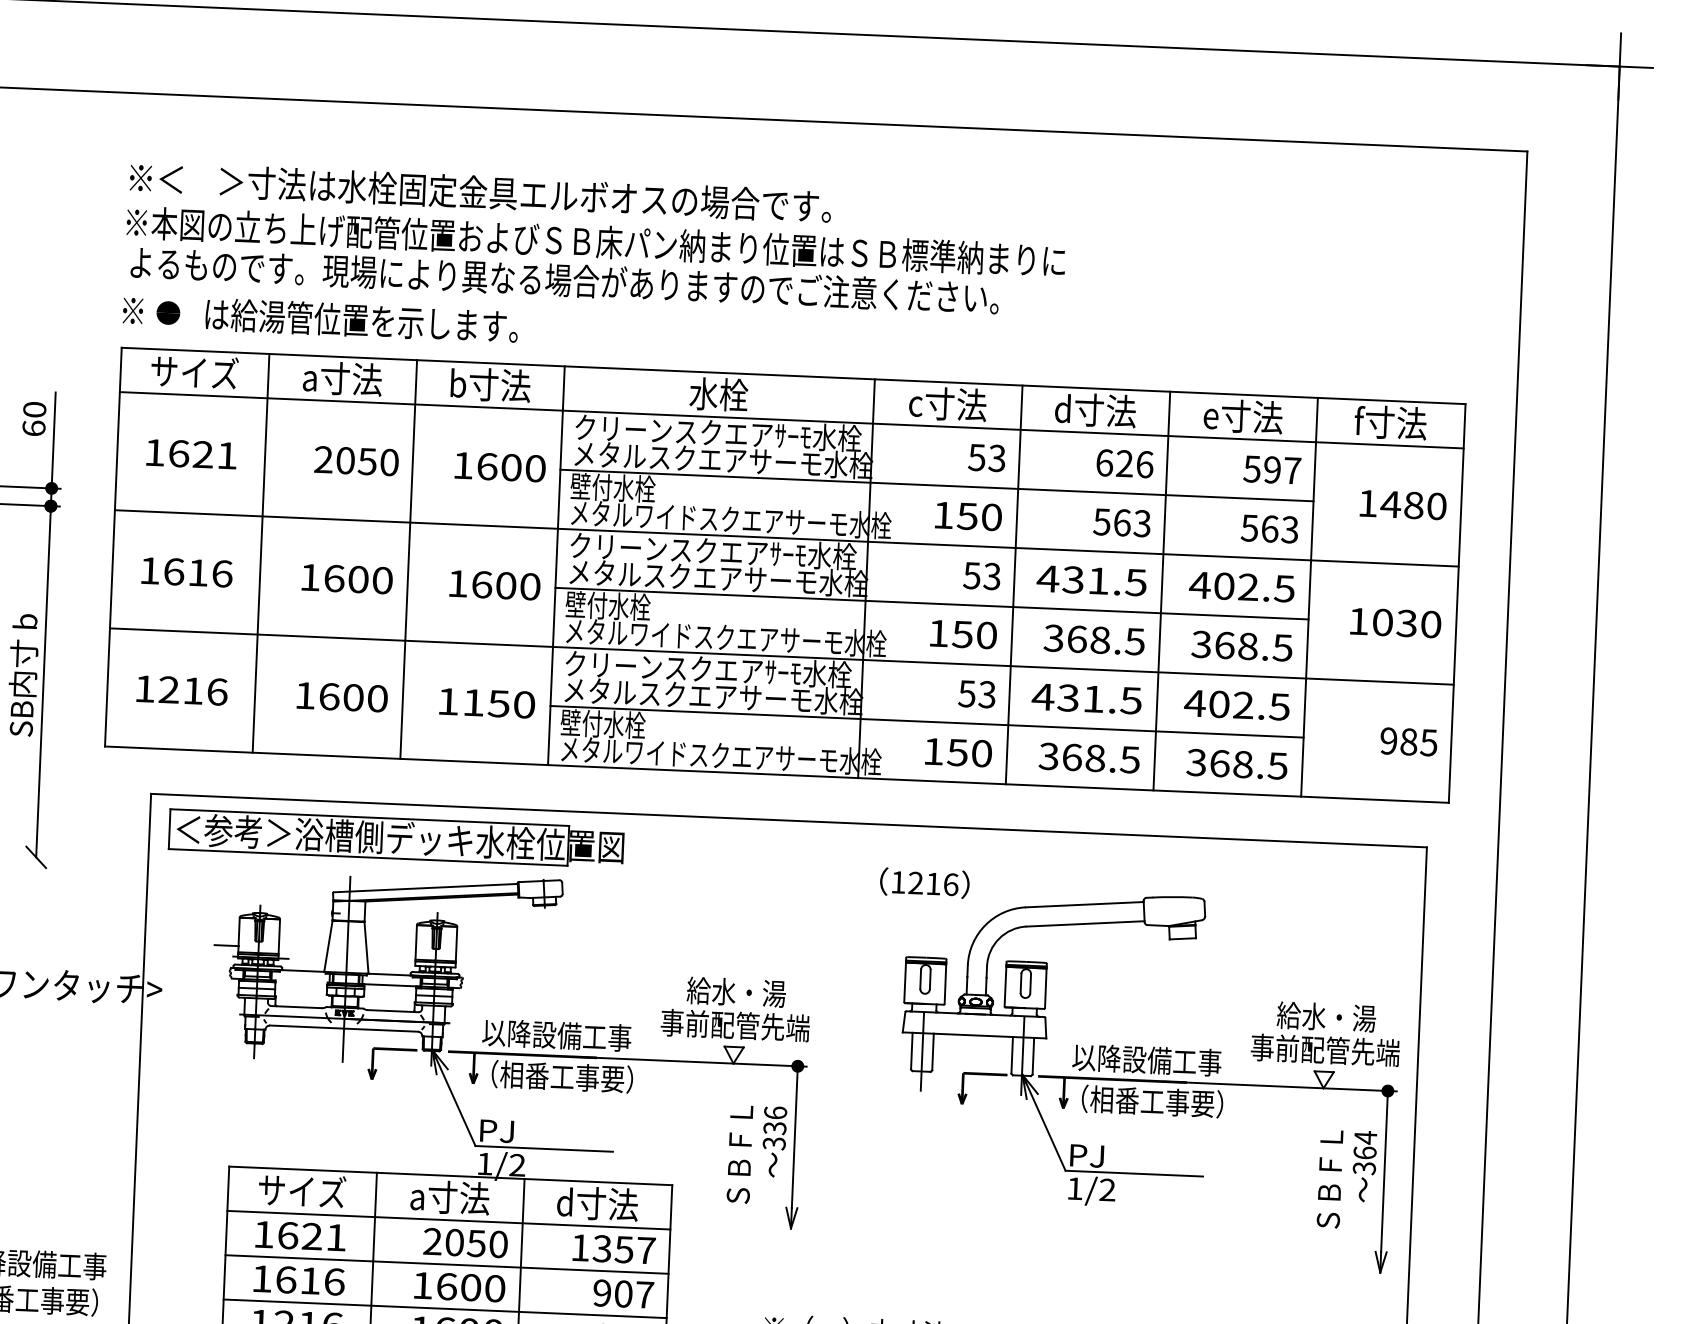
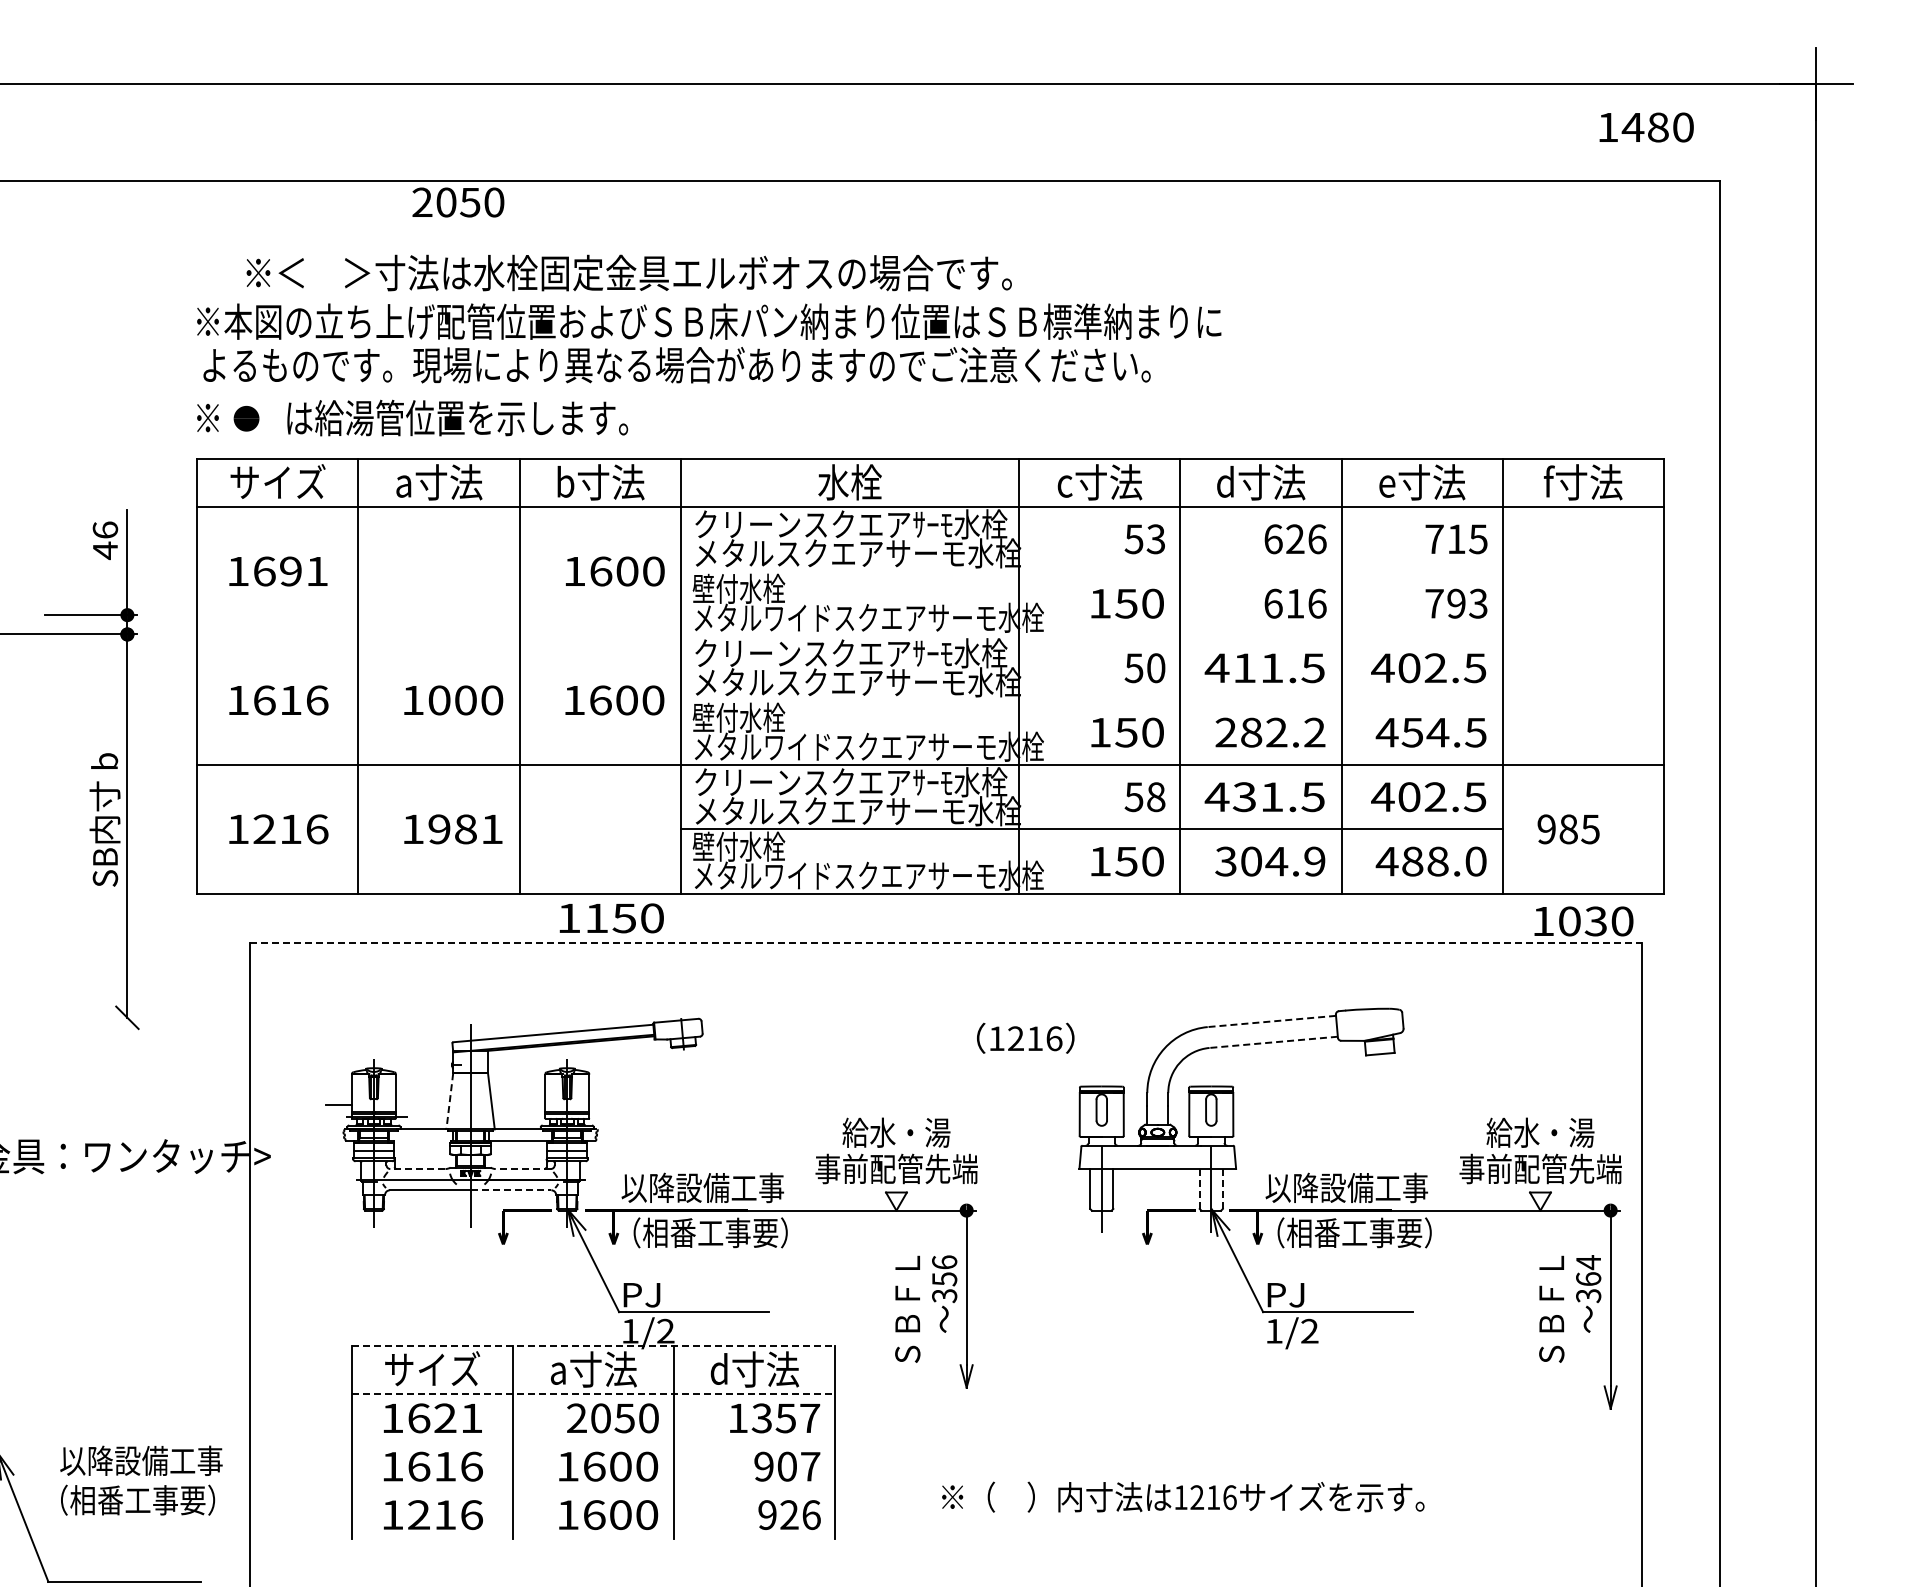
text: (479, 191) -> (628, 272), moved
text: (34, 419) -> (105, 540), 60 -> 46
text: (202, 454) -> (290, 571), 1621 -> 1691
text: (356, 461) -> (458, 202), moved
text: (1272, 470) -> (1456, 539), 597 -> 715
line: (936, 485) -> (1091, 571), removed
text: (1403, 505) -> (1646, 127), moved
text: (1122, 522) -> (1295, 603), 563 -> 616
text: (1259, 528) -> (1445, 603), 563 -> 793
line: (786, 538) -> (930, 636), removed
text: (991, 576) -> (1155, 668), 53 -> 50
text: (334, 578) -> (439, 700), 1600 -> 1000
text: (1072, 580) -> (1243, 668), 431.5 -> 411.5
line: (931, 603) -> (1091, 700), removed
text: (1395, 623) -> (1583, 921), moved
text: (1094, 639) -> (1270, 732), 368.5 -> 282.2
text: (1224, 645) -> (1412, 732), 368.5 -> 454.5
text: (986, 694) -> (1155, 796), 53 -> 58
text: (353, 697) -> (465, 829), 1600 -> 1981
text: (487, 703) -> (611, 918), moved
text: (1408, 742) -> (1568, 829), moved
text: (1101, 758) -> (1283, 861), 368.5 -> 304.9
text: (1236, 764) -> (1430, 861), 368.5 -> 488.0
line: (789, 820) -> (946, 943), solid -> dashed
part: (396, 838) -> (519, 980), removed
text: (924, 882) -> (1025, 1037), moved
line: (1084, 904) -> (1271, 1021), solid -> dashed
line: (1085, 924) -> (1273, 1042), solid -> dashed
line: (328, 946) -> (449, 1101), solid -> dashed
line: (296, 1007) -> (417, 1169), solid -> dashed
line: (393, 1011) -> (523, 1169), solid -> dashed
line: (381, 1030) -> (511, 1190), solid -> dashed
line: (1011, 1054) -> (1199, 1188), solid -> dashed
line: (1033, 1055) -> (1222, 1188), solid -> dashed
text: (774, 1128) -> (944, 1279), 336 -> 356
line: (450, 1175) -> (593, 1345), solid -> dashed
line: (448, 1220) -> (593, 1394), solid -> dashed
line: (446, 1264) -> (593, 1442), removed
line: (445, 1308) -> (593, 1490), removed

